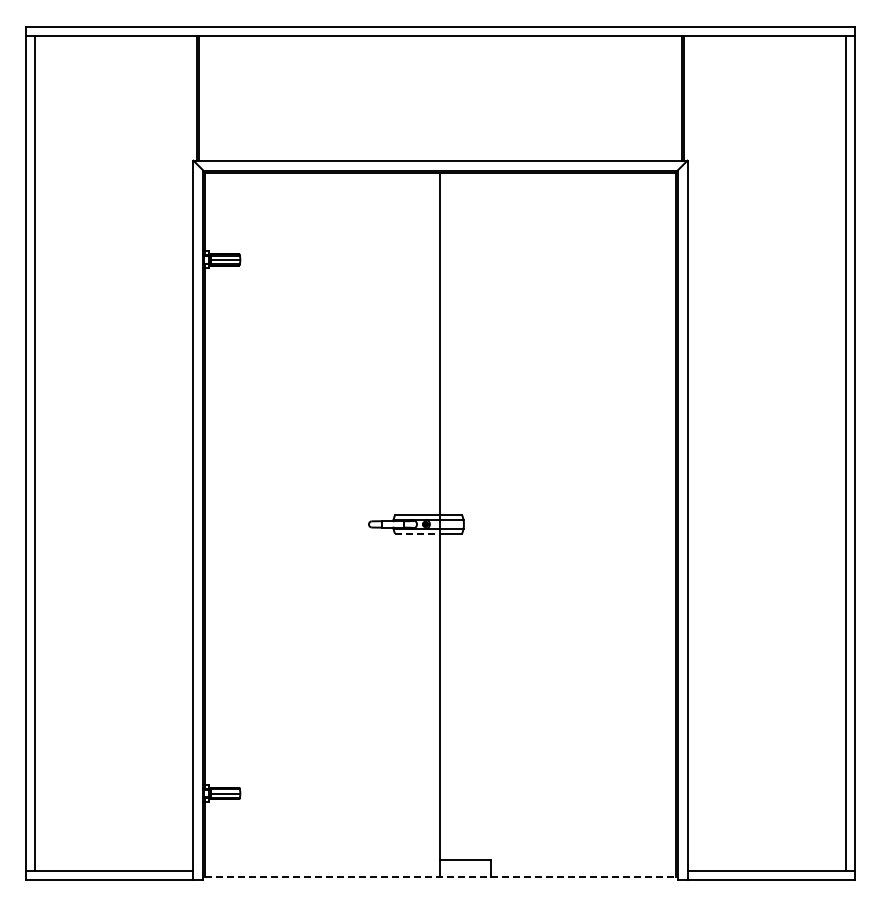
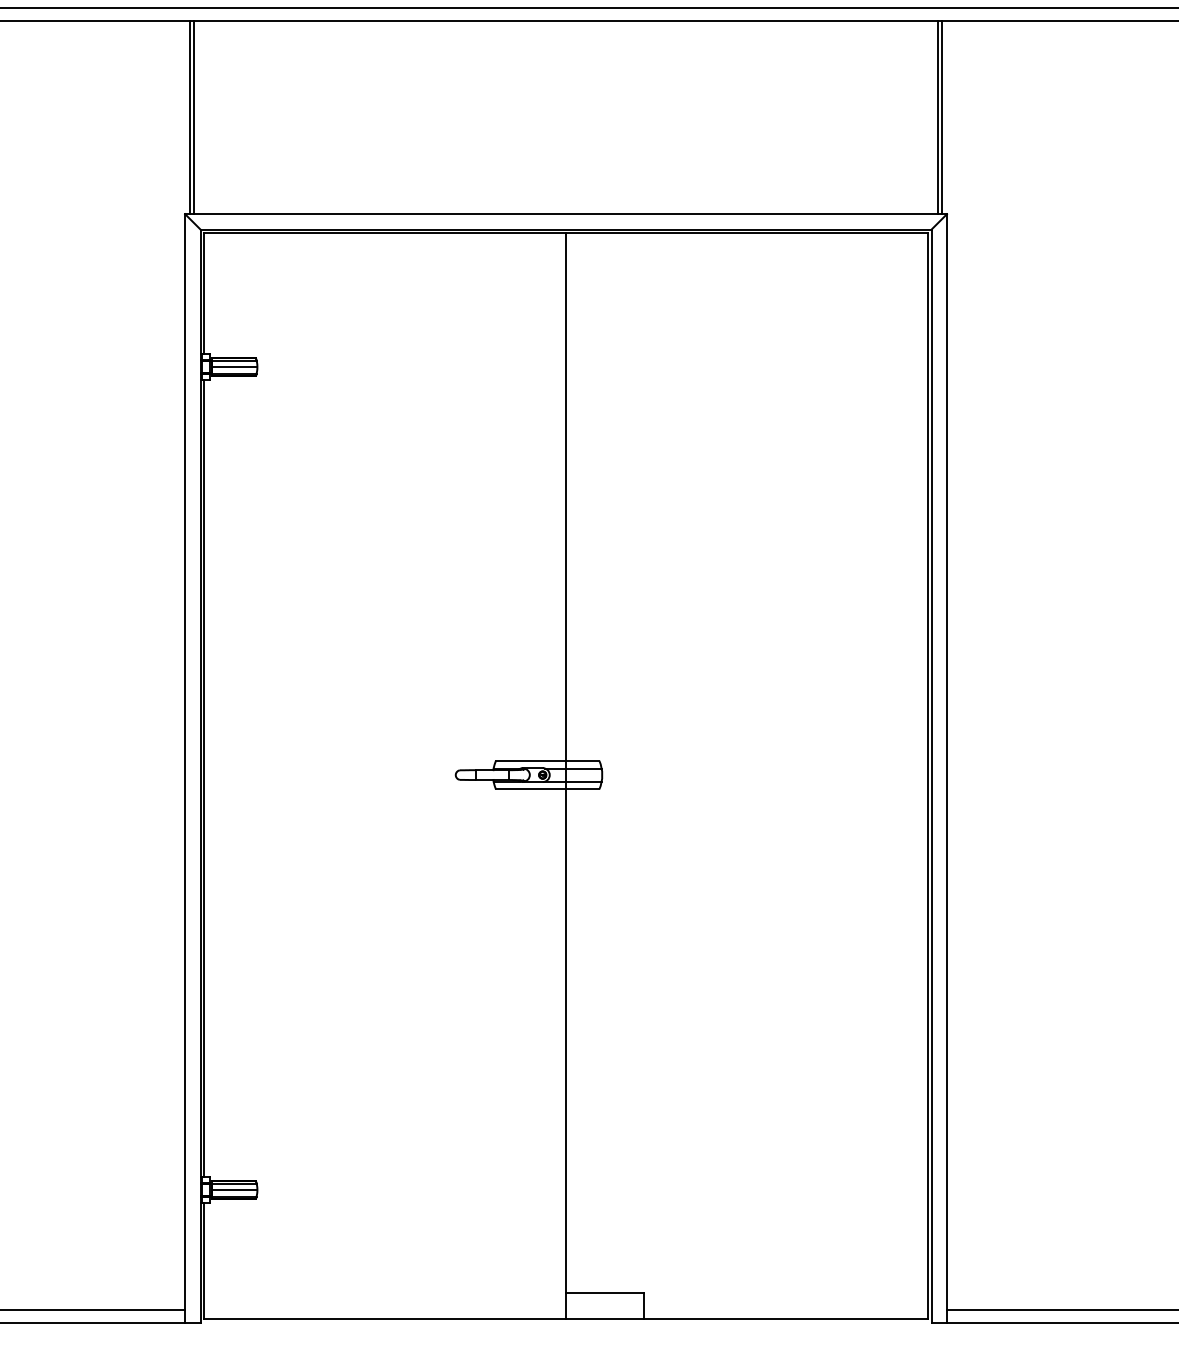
line: (417, 533) -> (530, 789), dashed -> solid
line: (440, 877) -> (566, 1319), dashed -> solid

